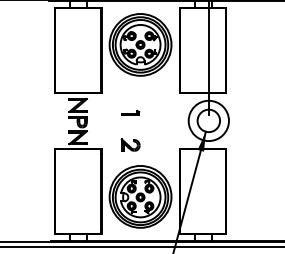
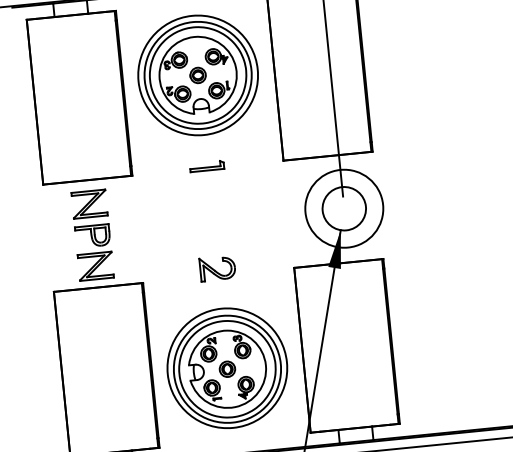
part: (130, 112) -> (206, 165), moved
part: (130, 144) -> (217, 267), moved

